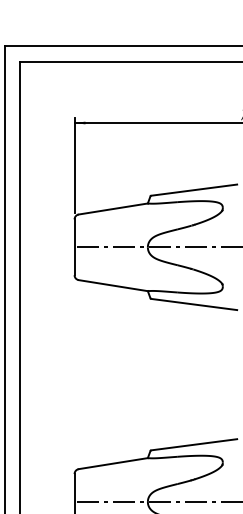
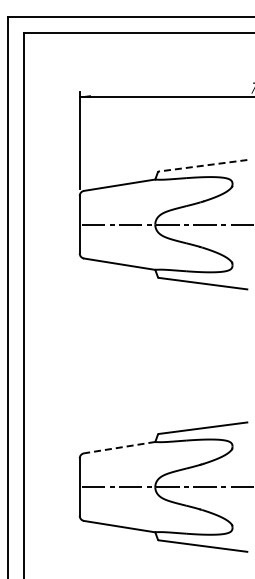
line: (194, 189) -> (203, 165), solid -> dashed
line: (113, 463) -> (119, 447), solid -> dashed

